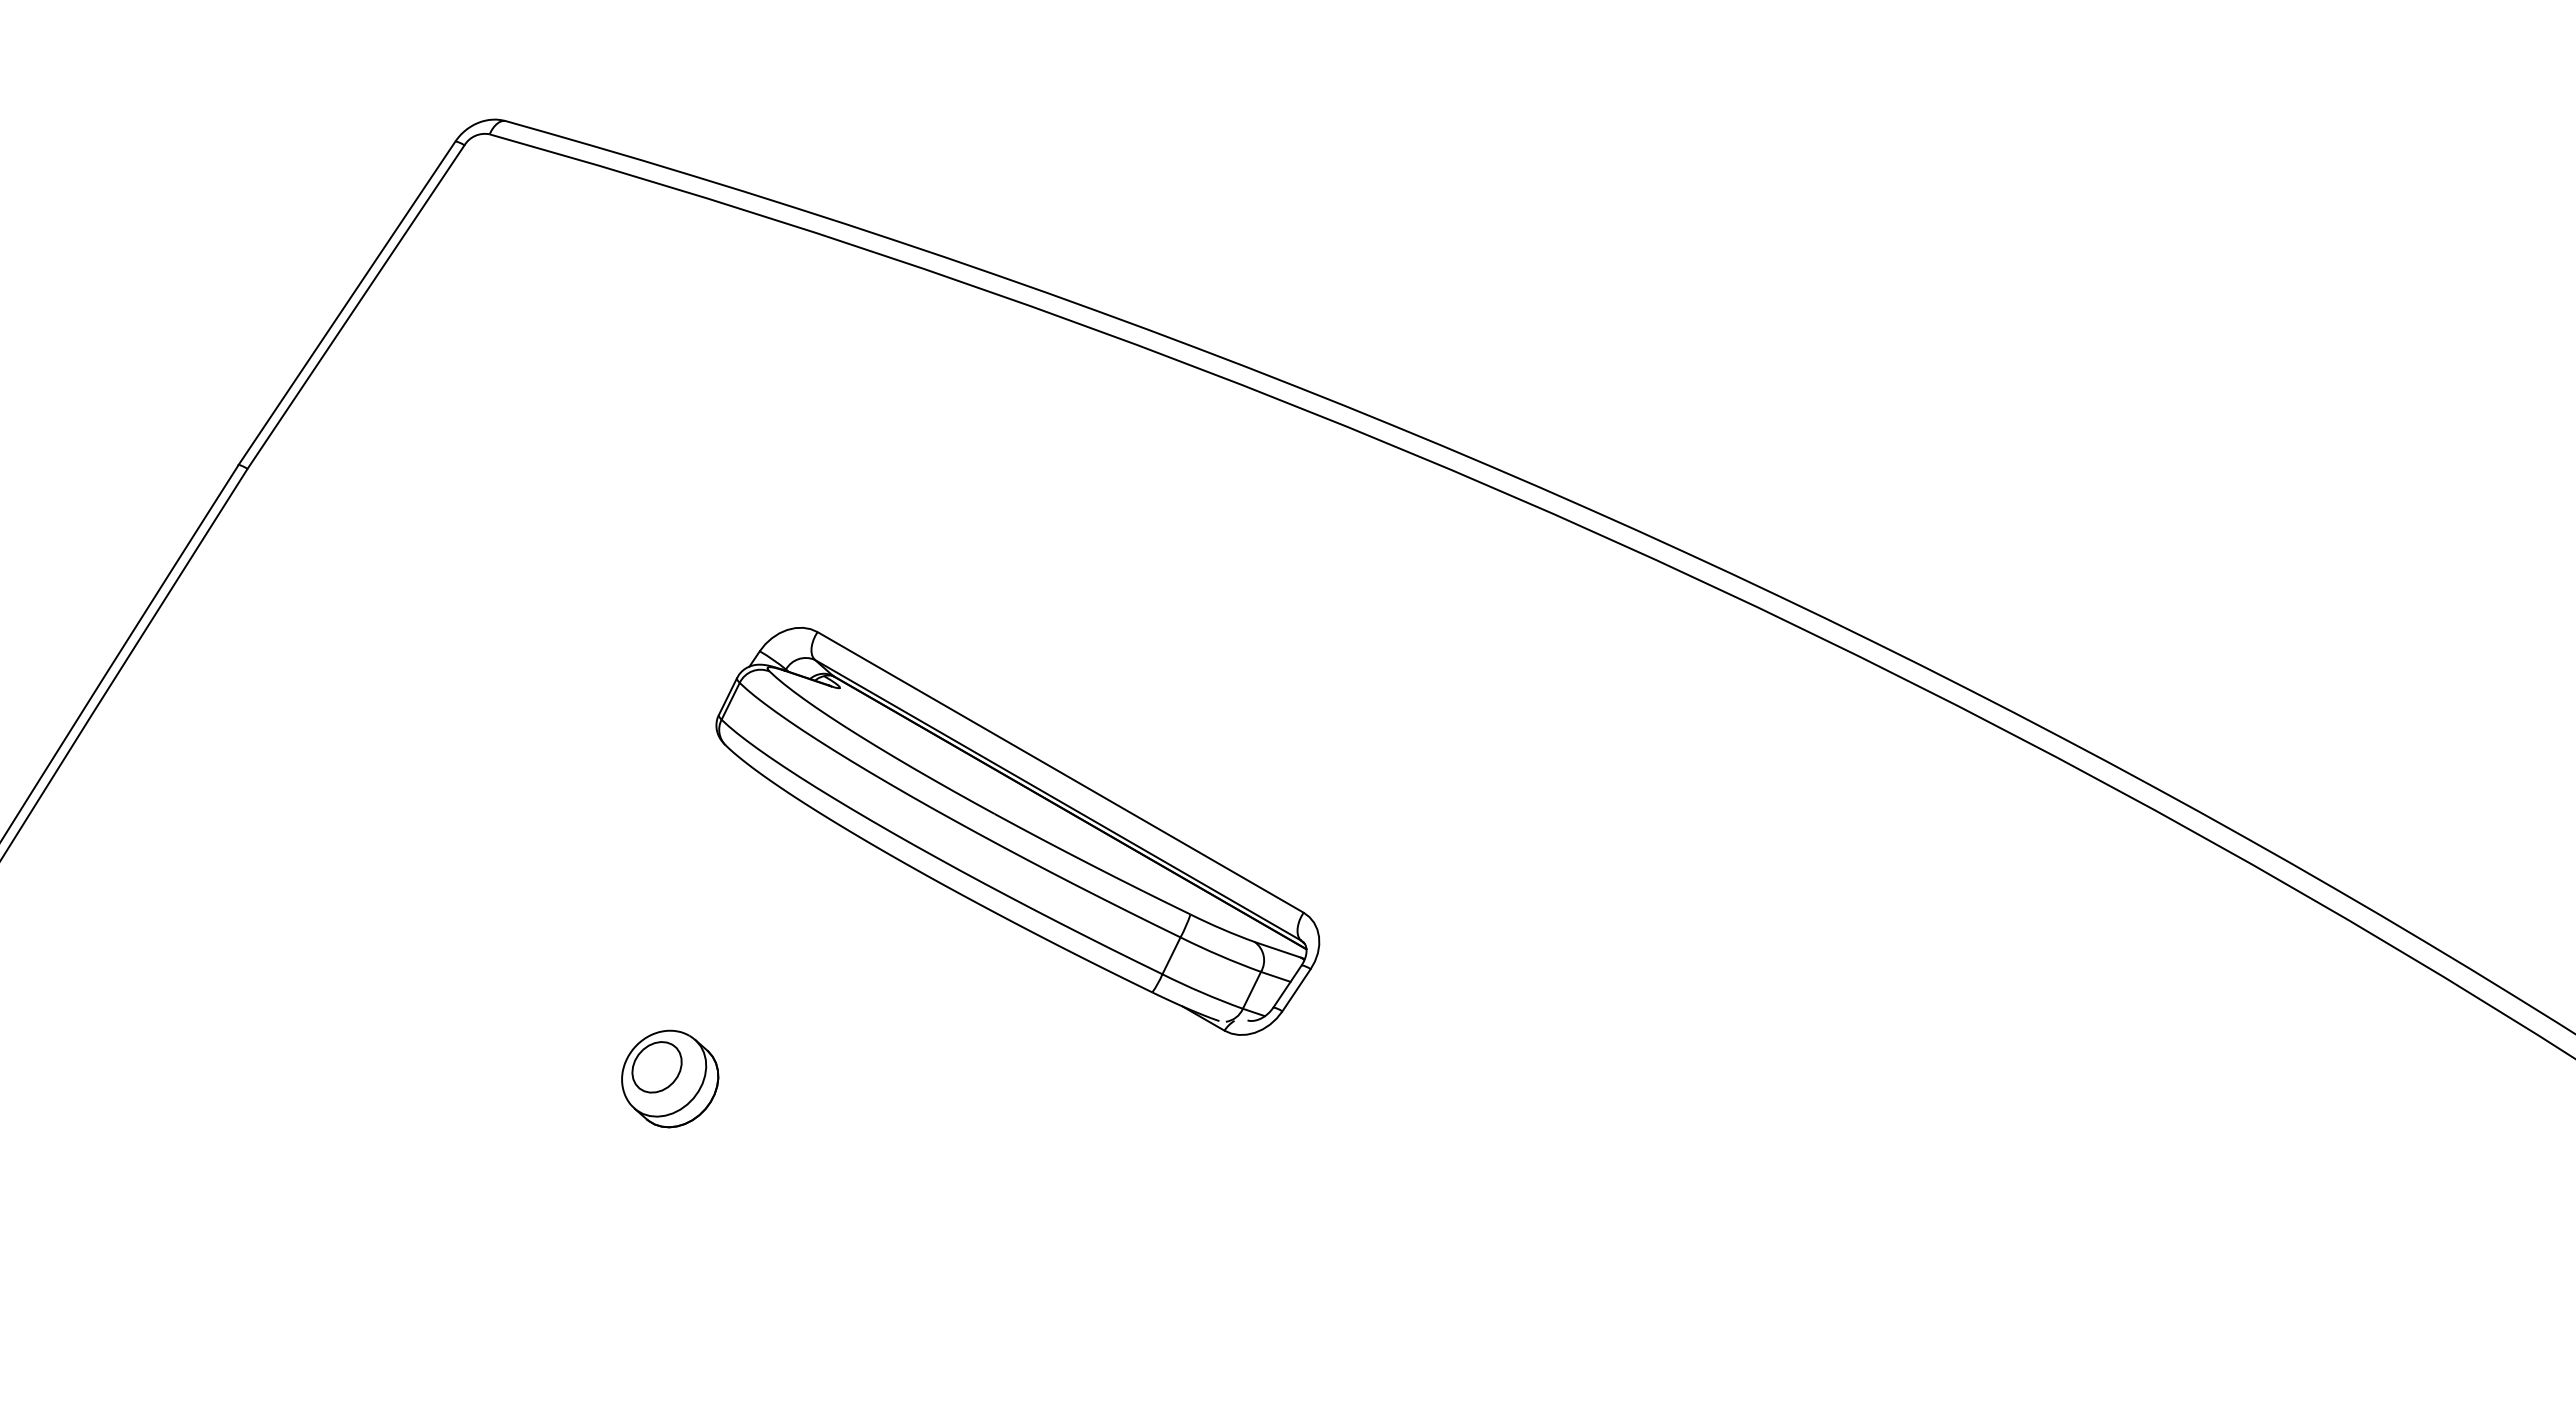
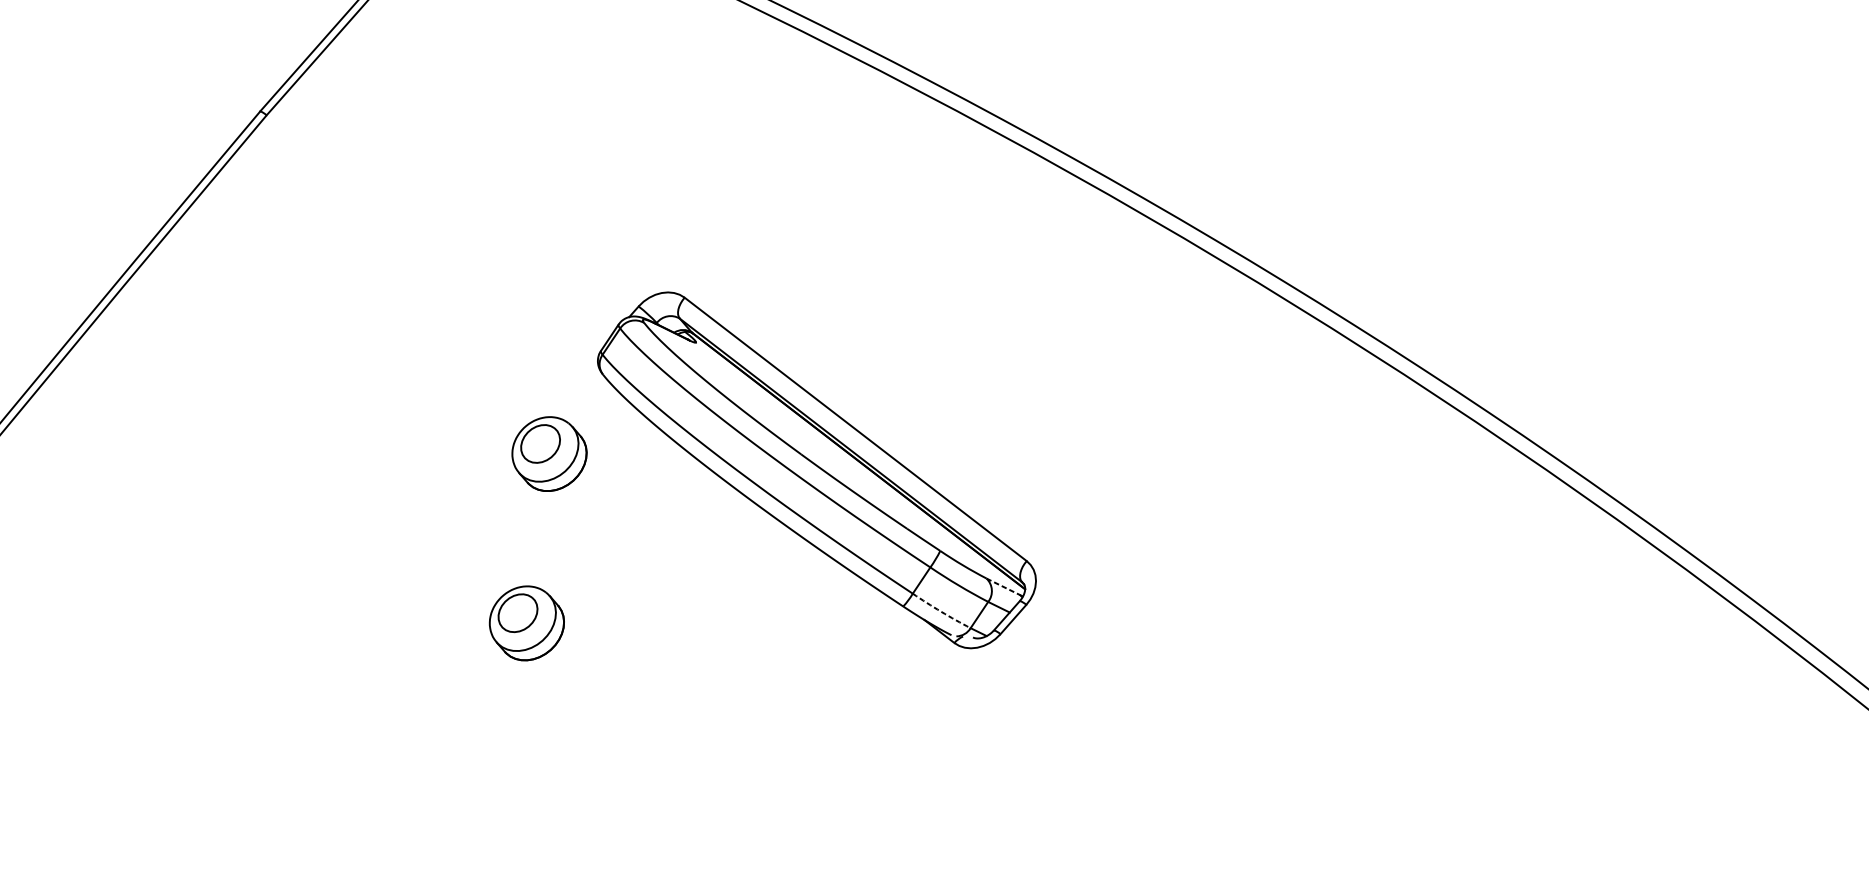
part: (670, 856) -> (549, 453), added
line: (1278, 950) -> (1003, 587), solid -> dashed
arc: (1202, 992) -> (941, 611), solid -> dashed

